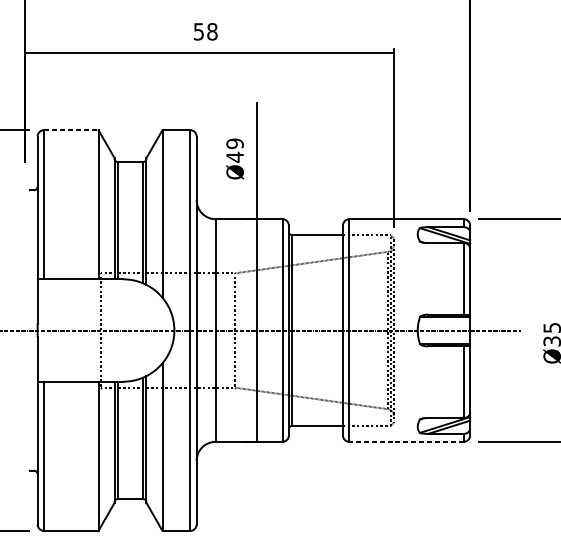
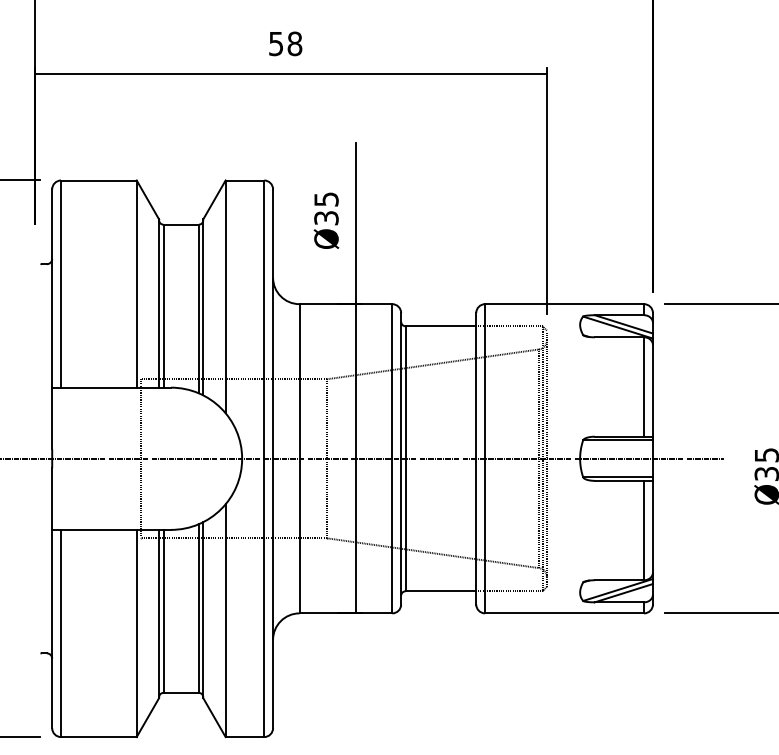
line: (70, 130) -> (98, 180), dashed -> solid
text: (235, 151) -> (326, 209), Ø49 -> Ø35
line: (406, 441) -> (564, 613), dashed -> solid

